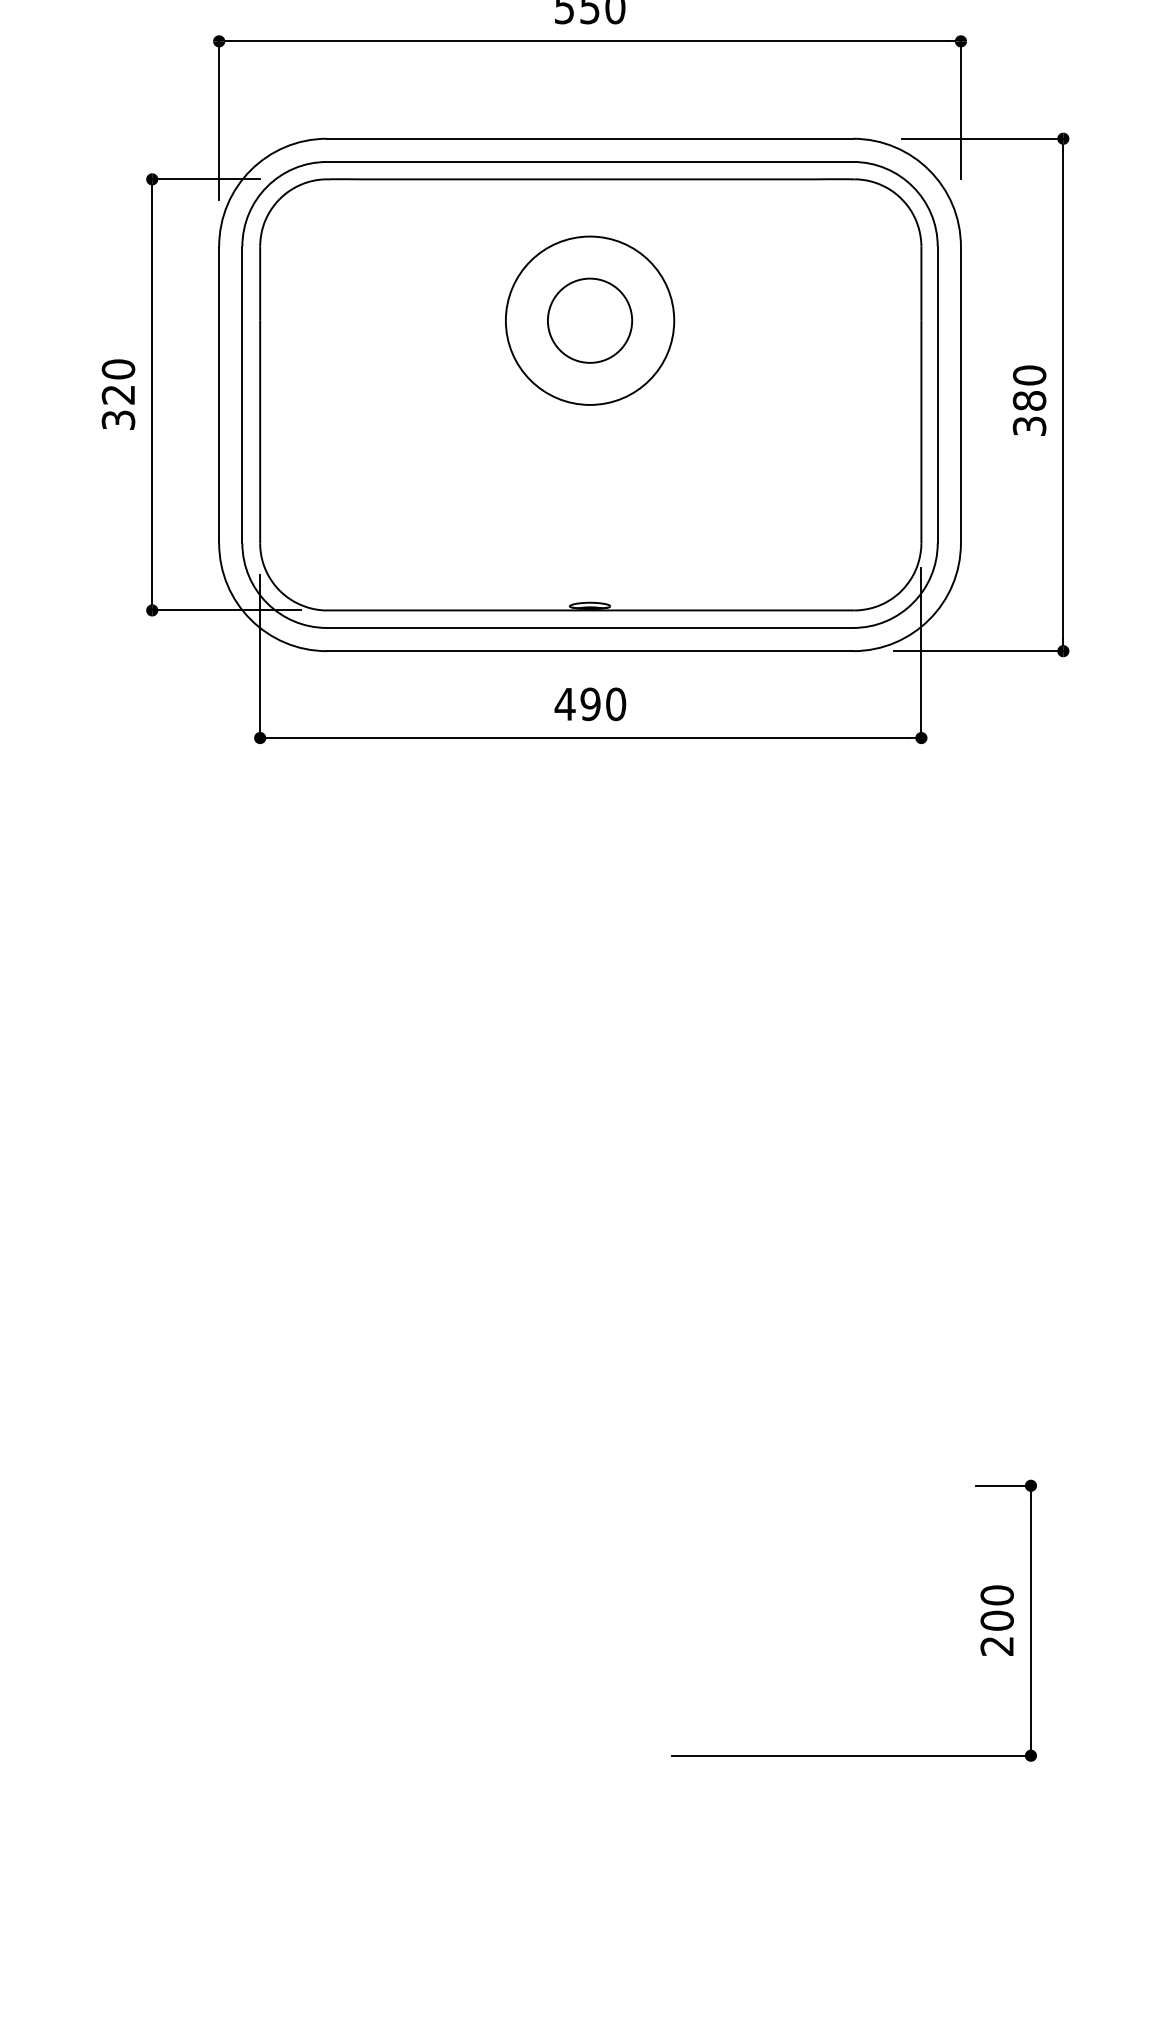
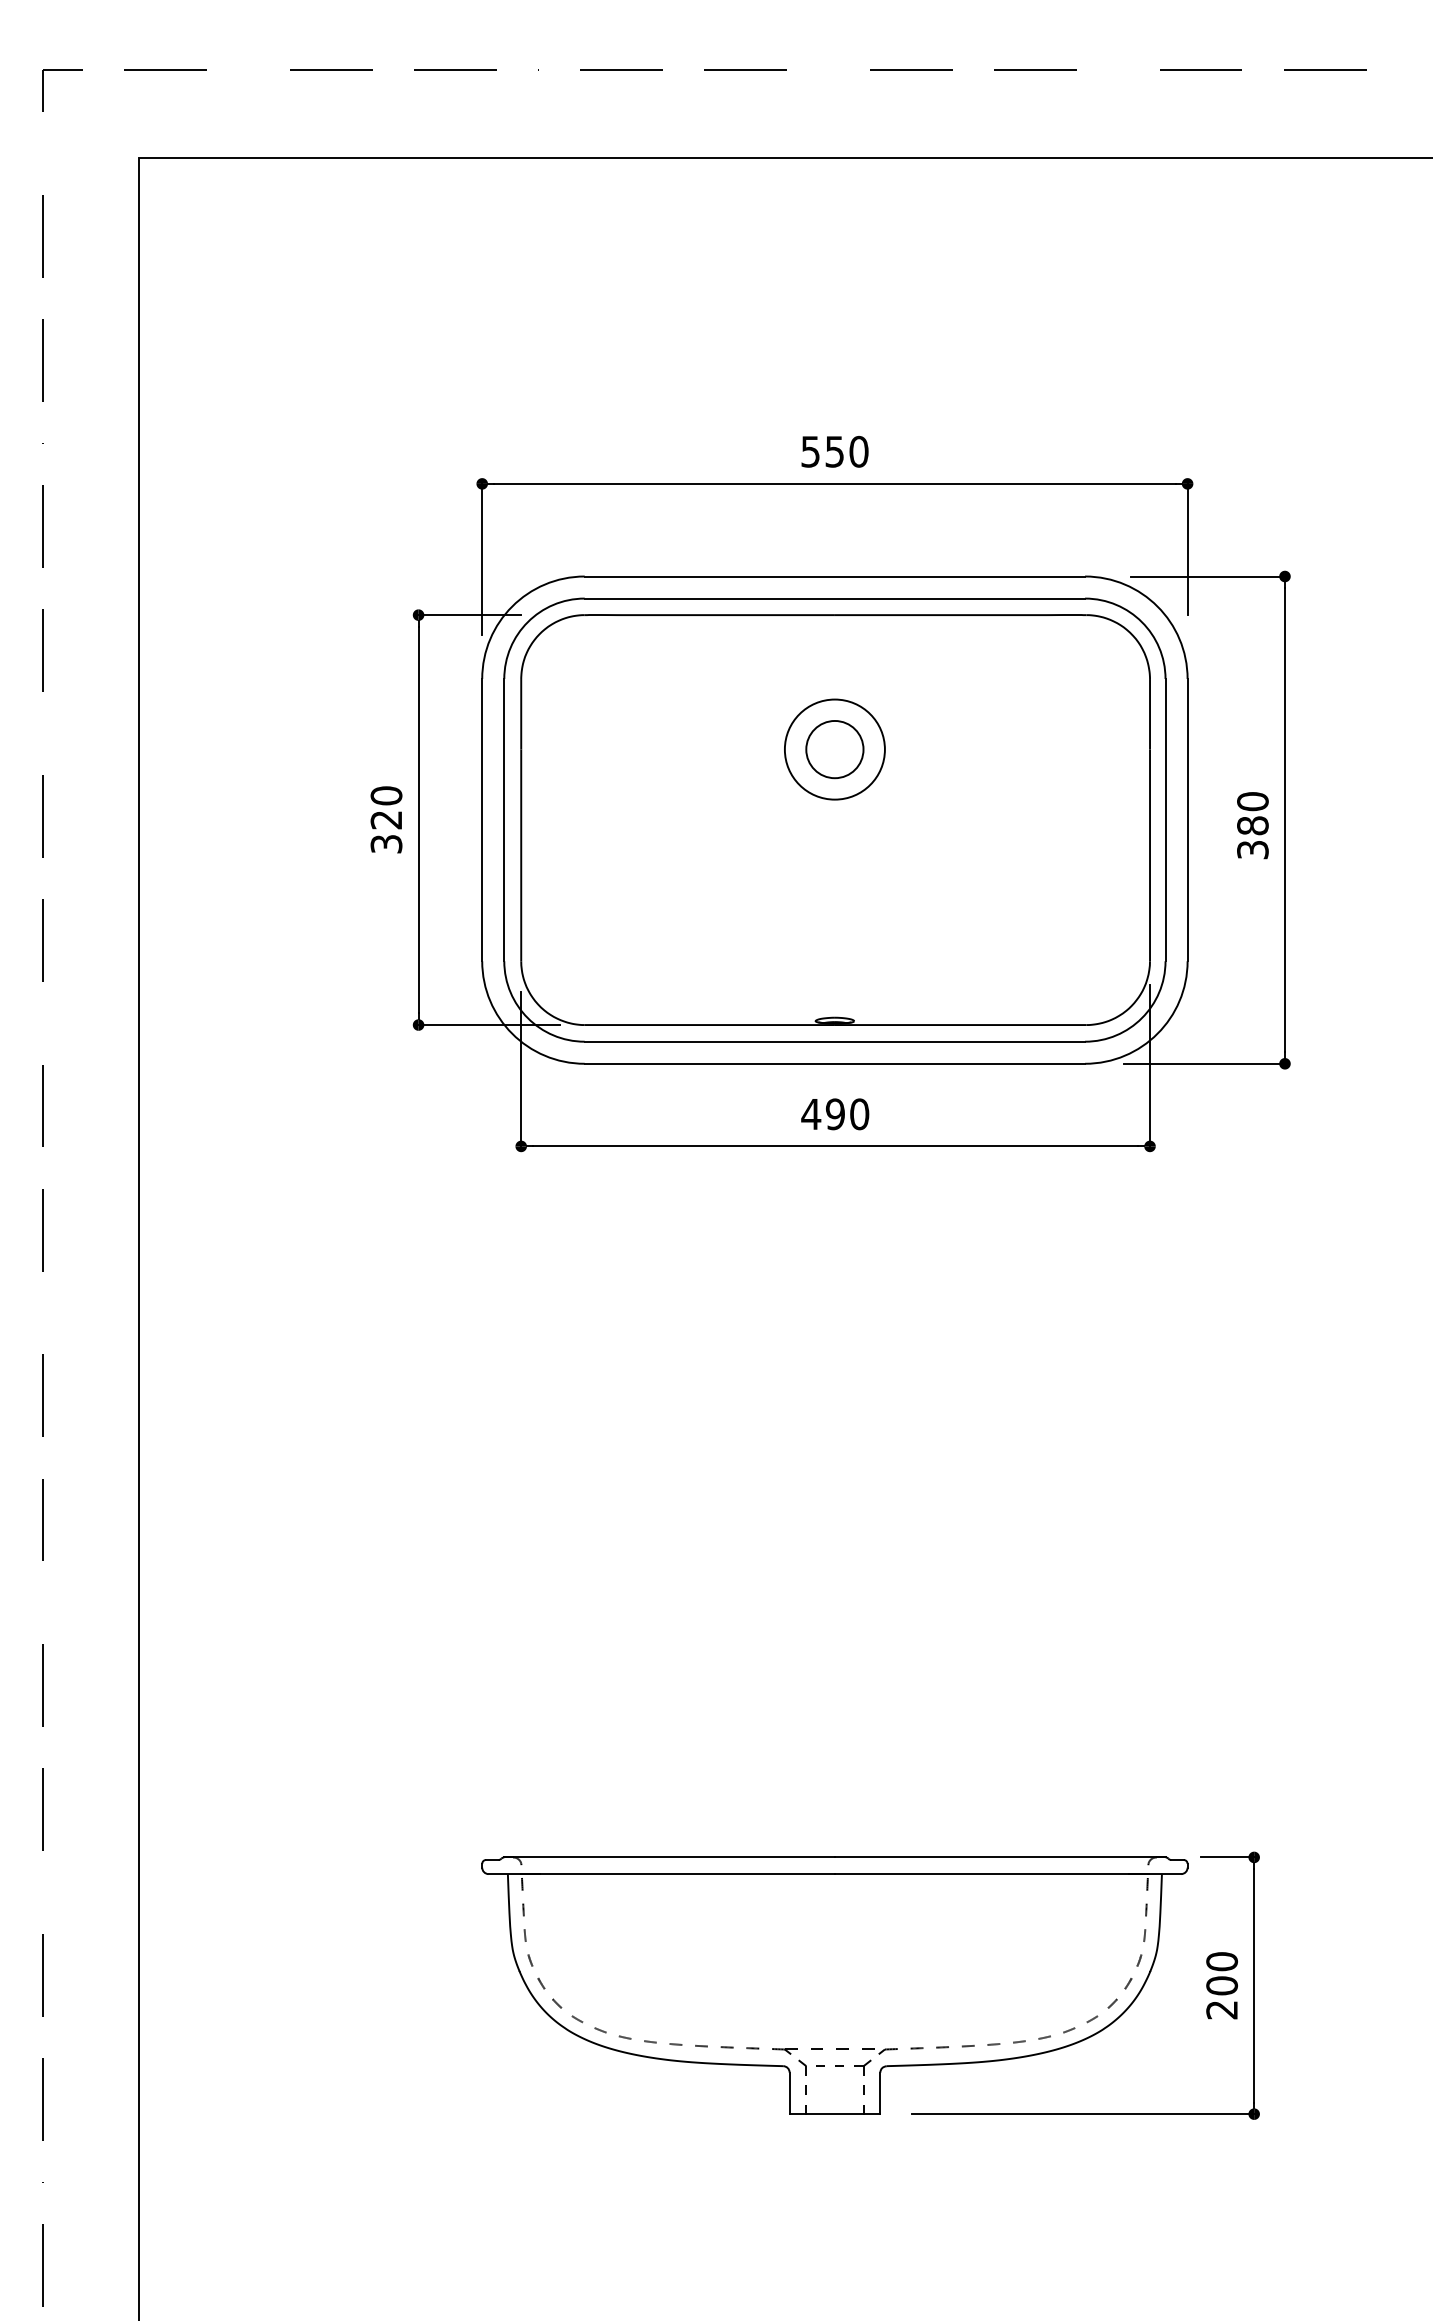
circle: (589, 320) -> (834, 749), size x0.62
circle: (589, 320) -> (834, 749), size x0.71
part: (589, 1620) -> (834, 1985), added

